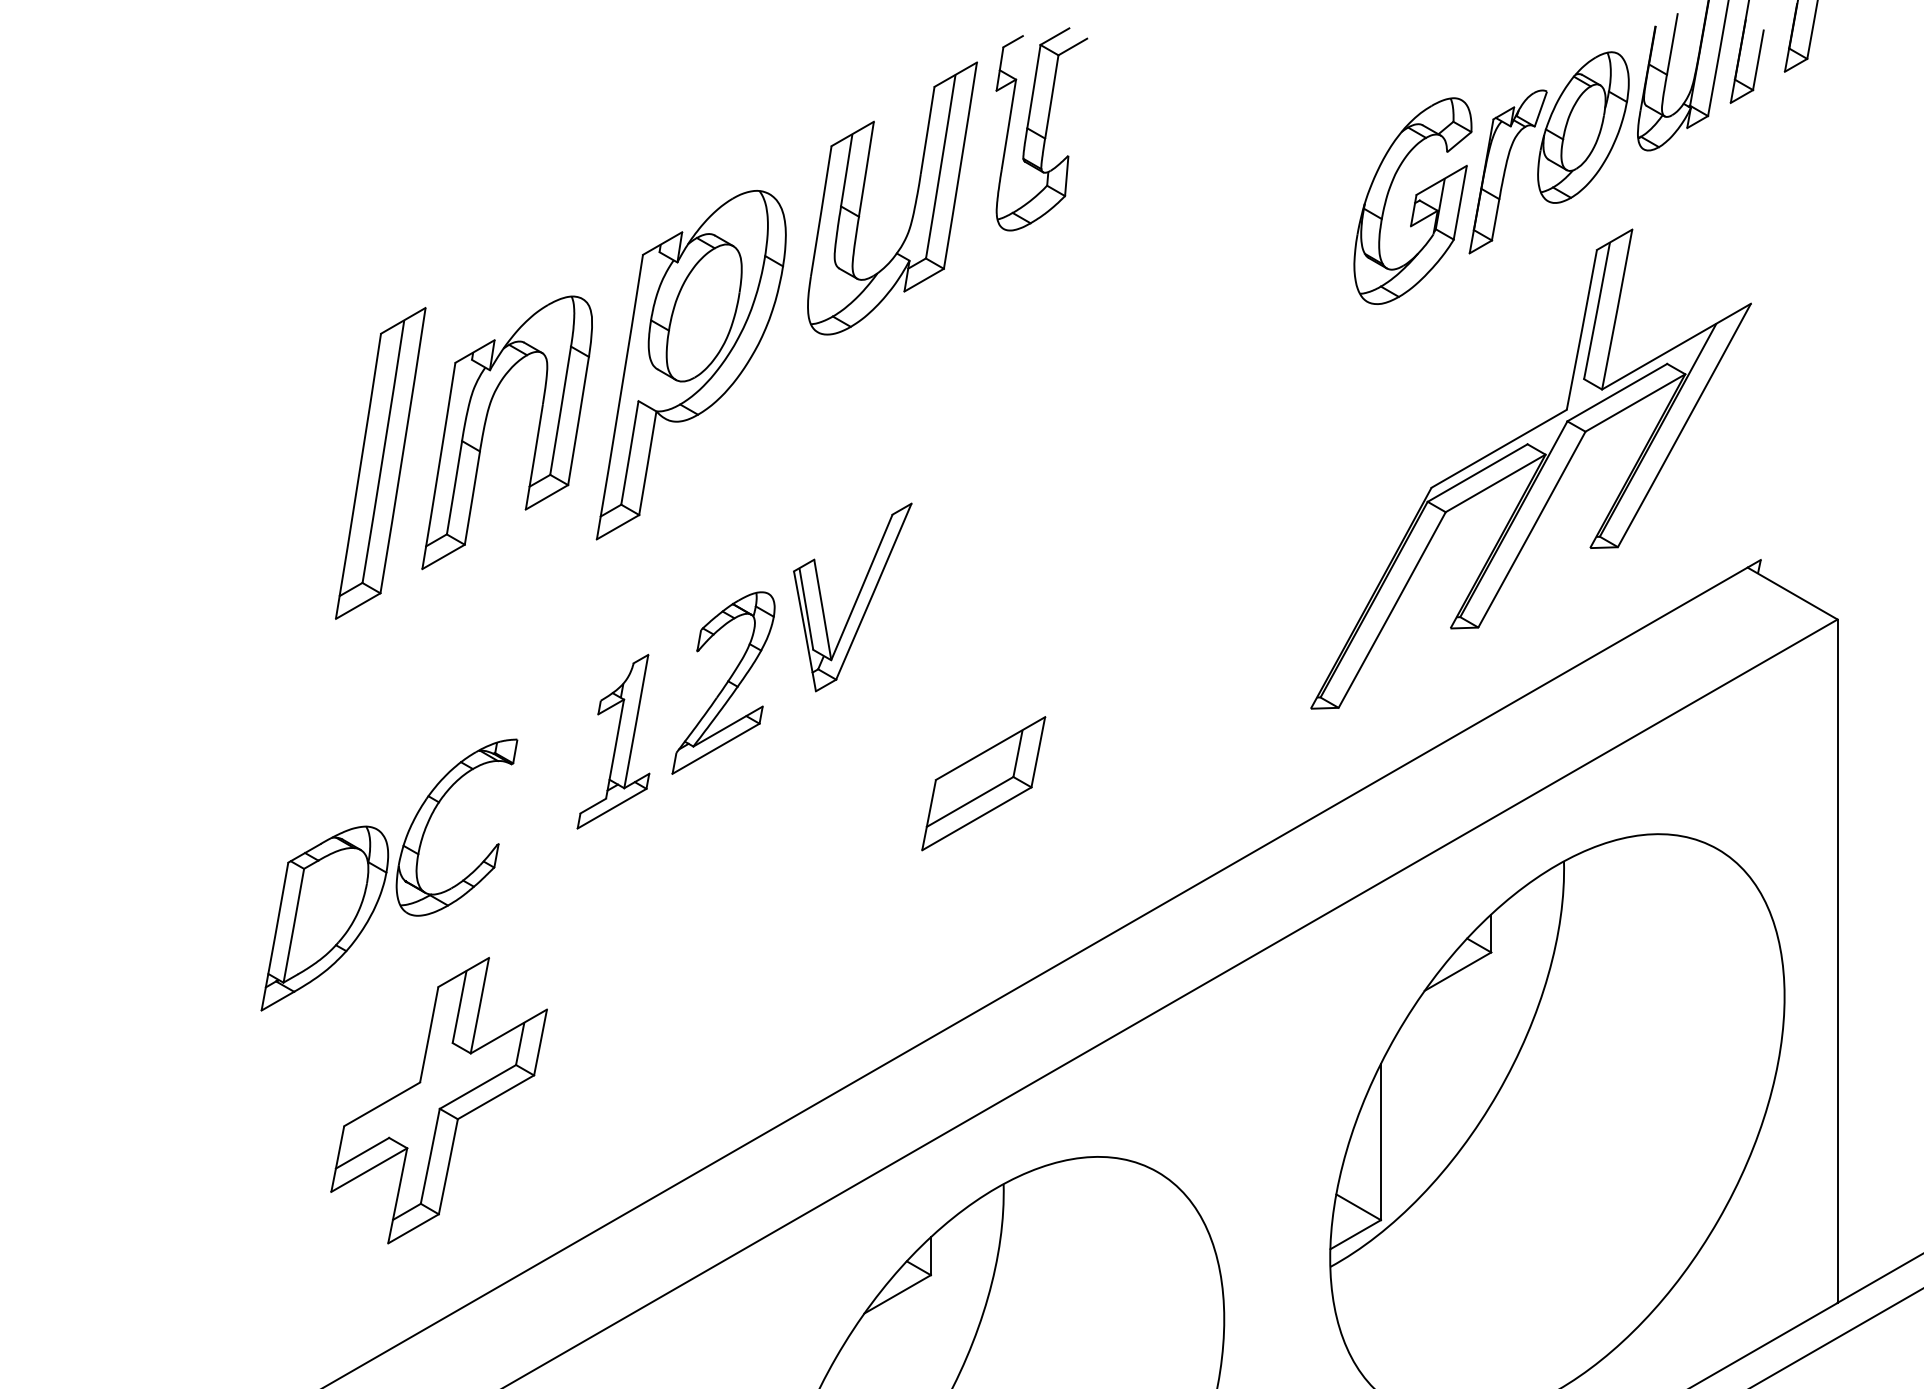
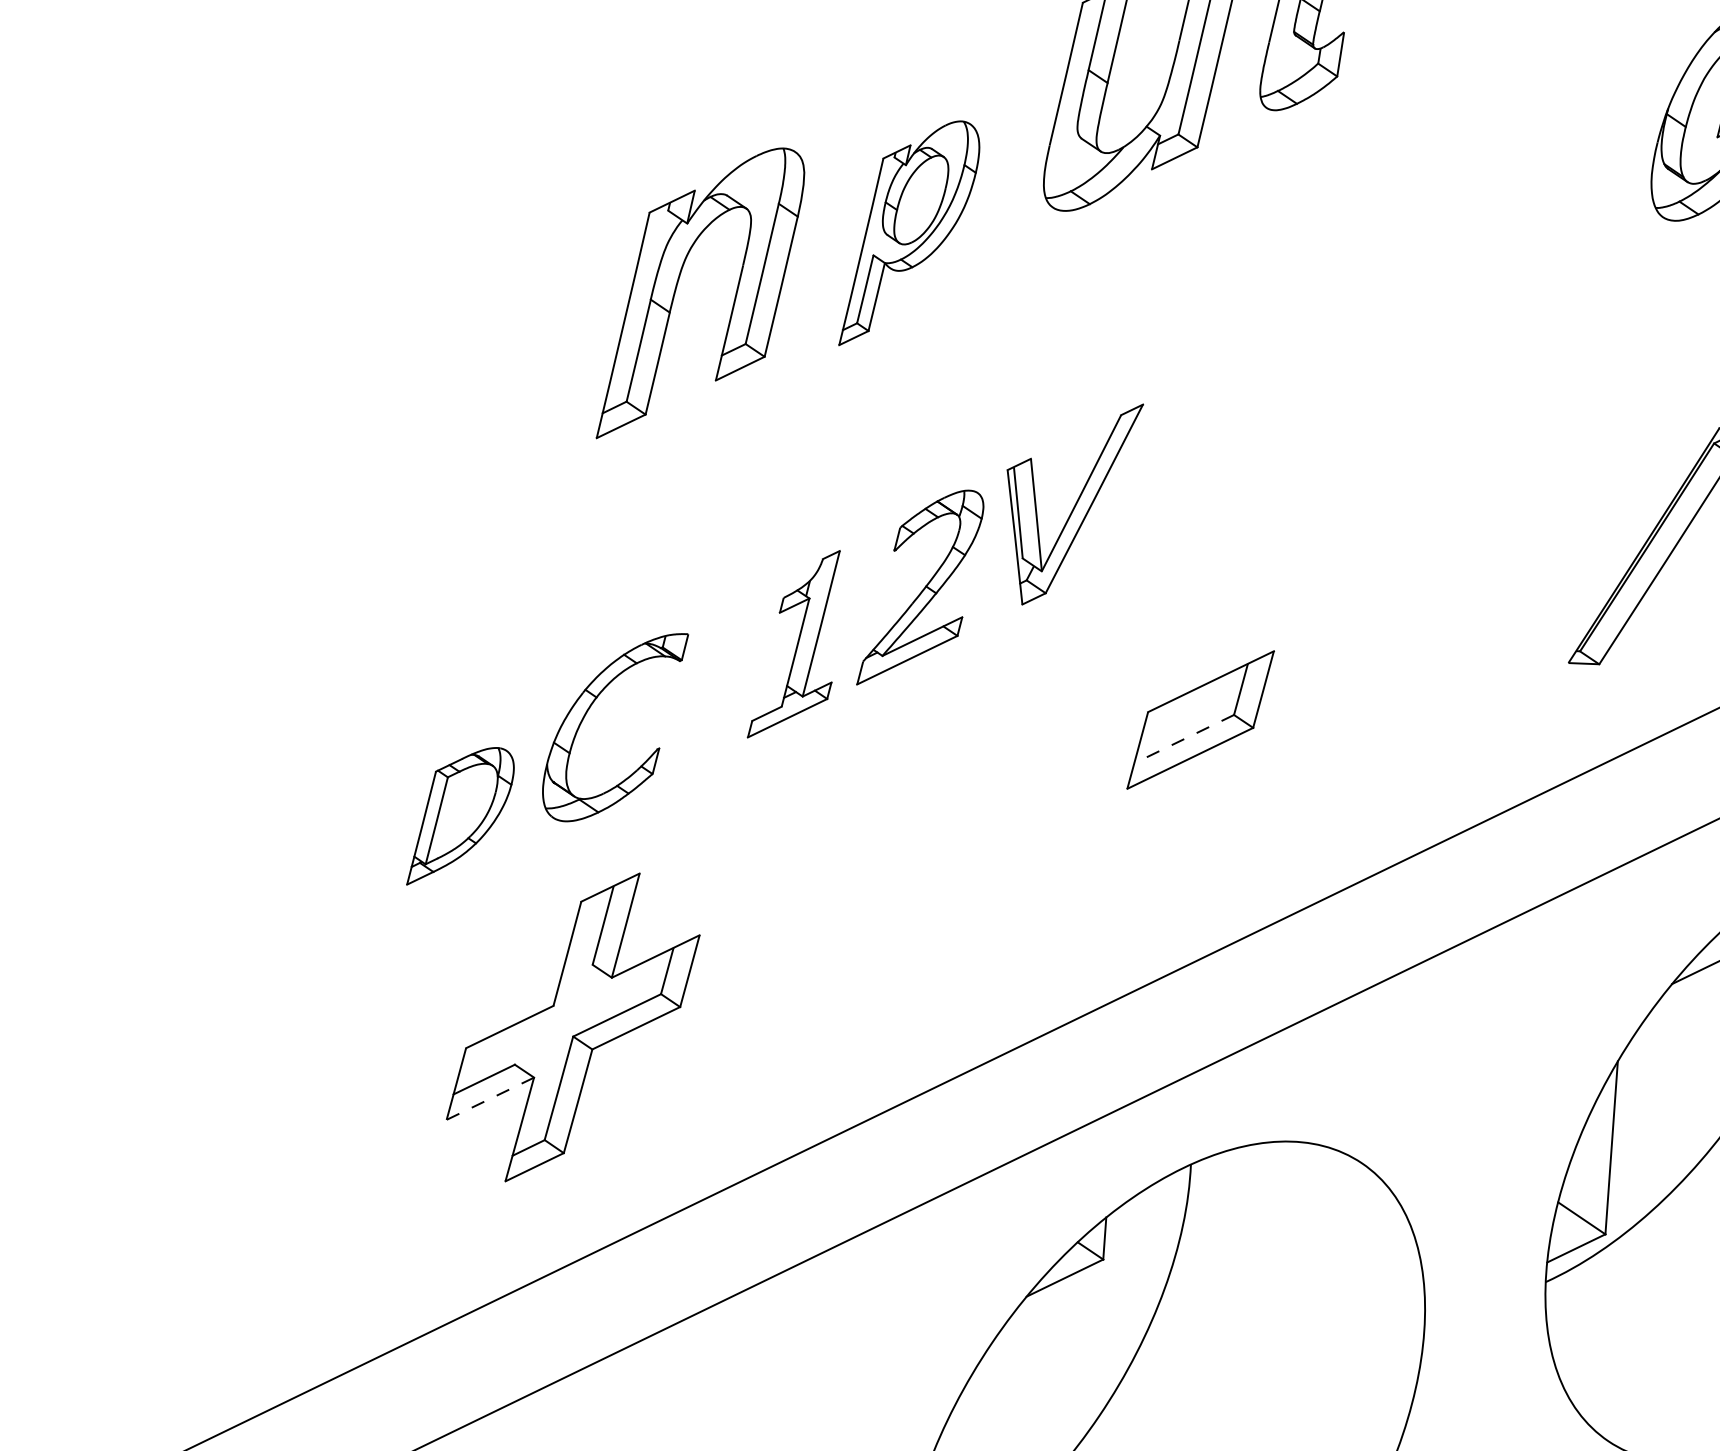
part: (690, 365) -> (909, 234), size x0.6
part: (380, 463) -> (558, 318), removed
line: (970, 801) -> (1184, 738), solid -> dashed
part: (324, 918) -> (460, 816), size x0.7
line: (369, 1170) -> (490, 1099), solid -> dashed

